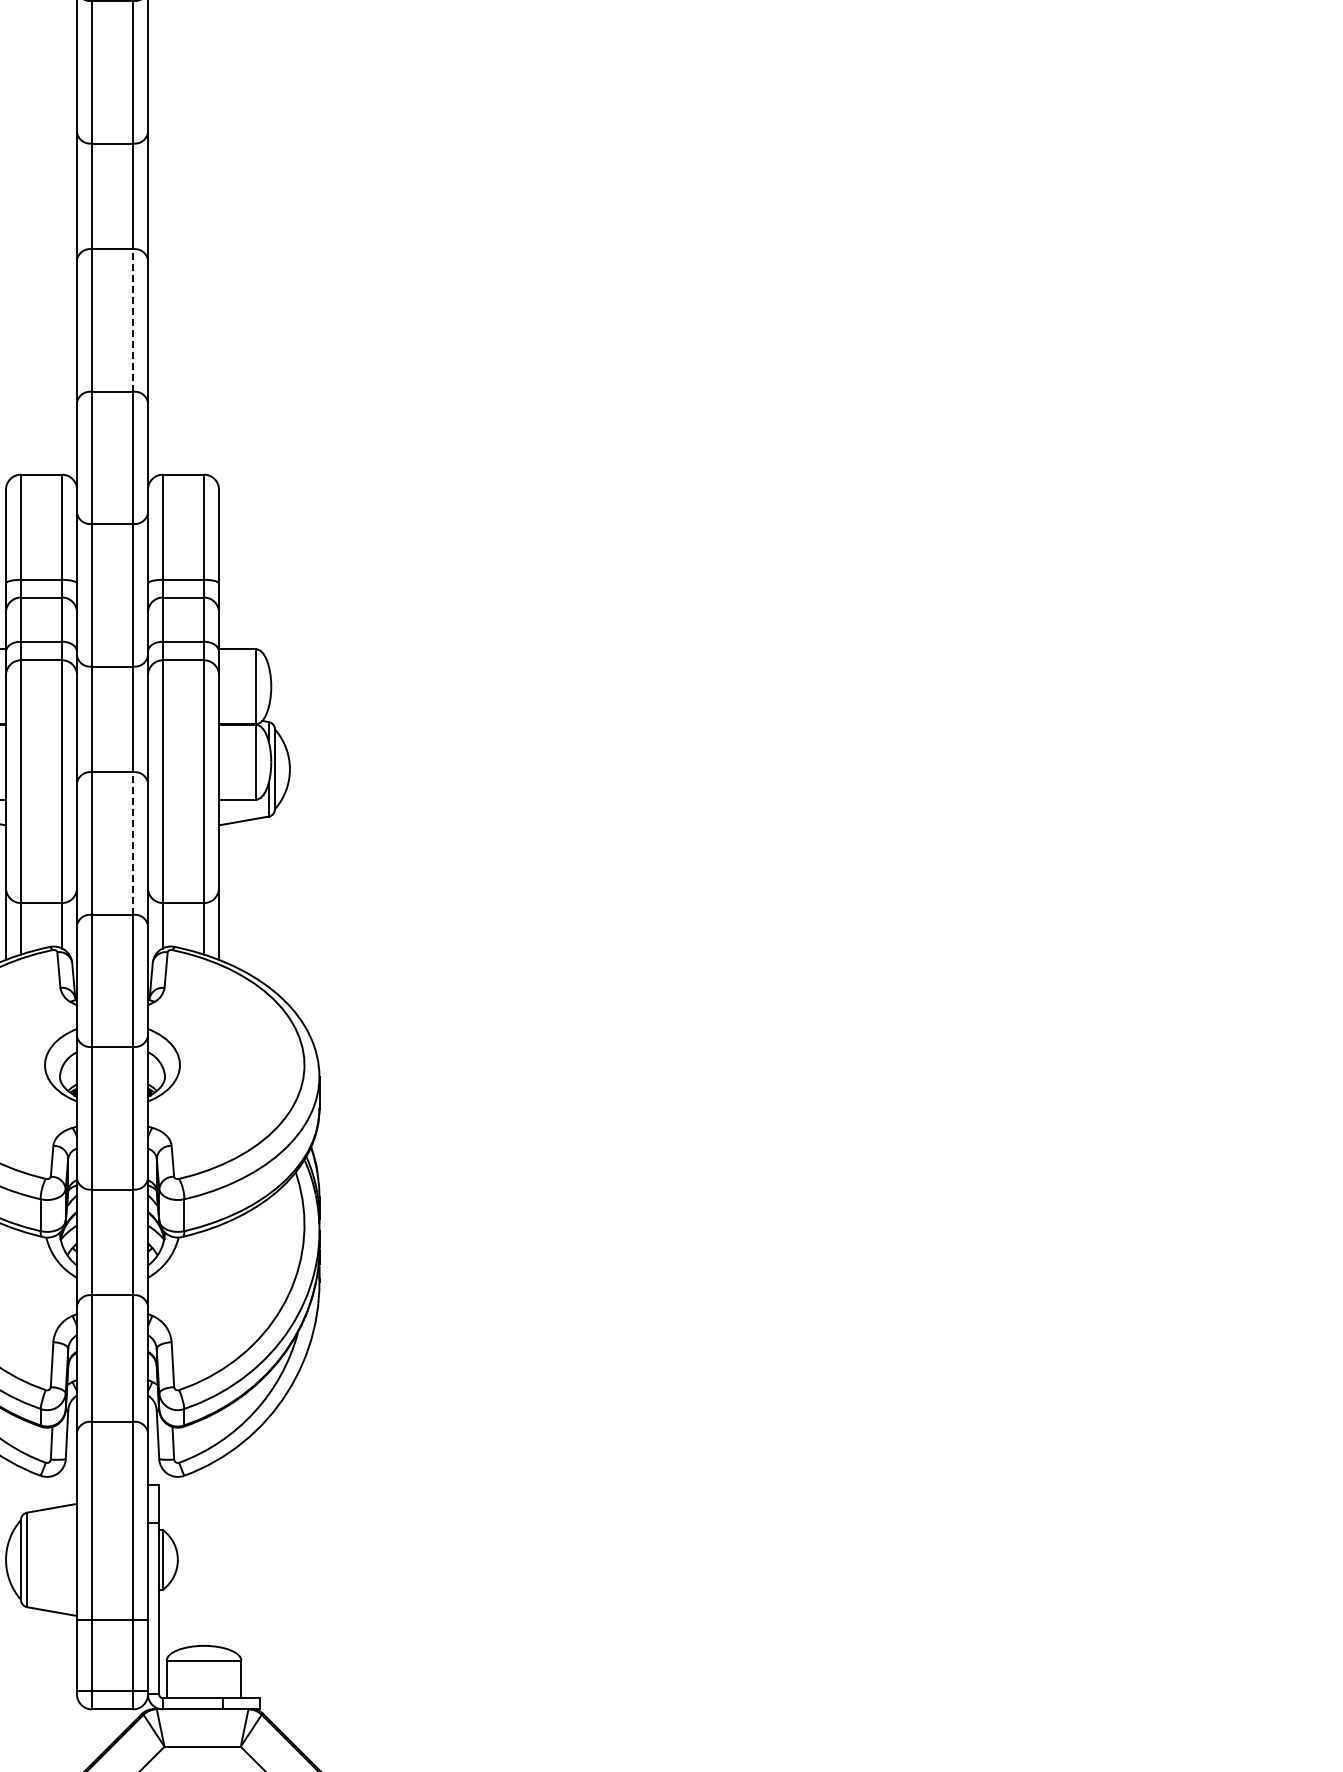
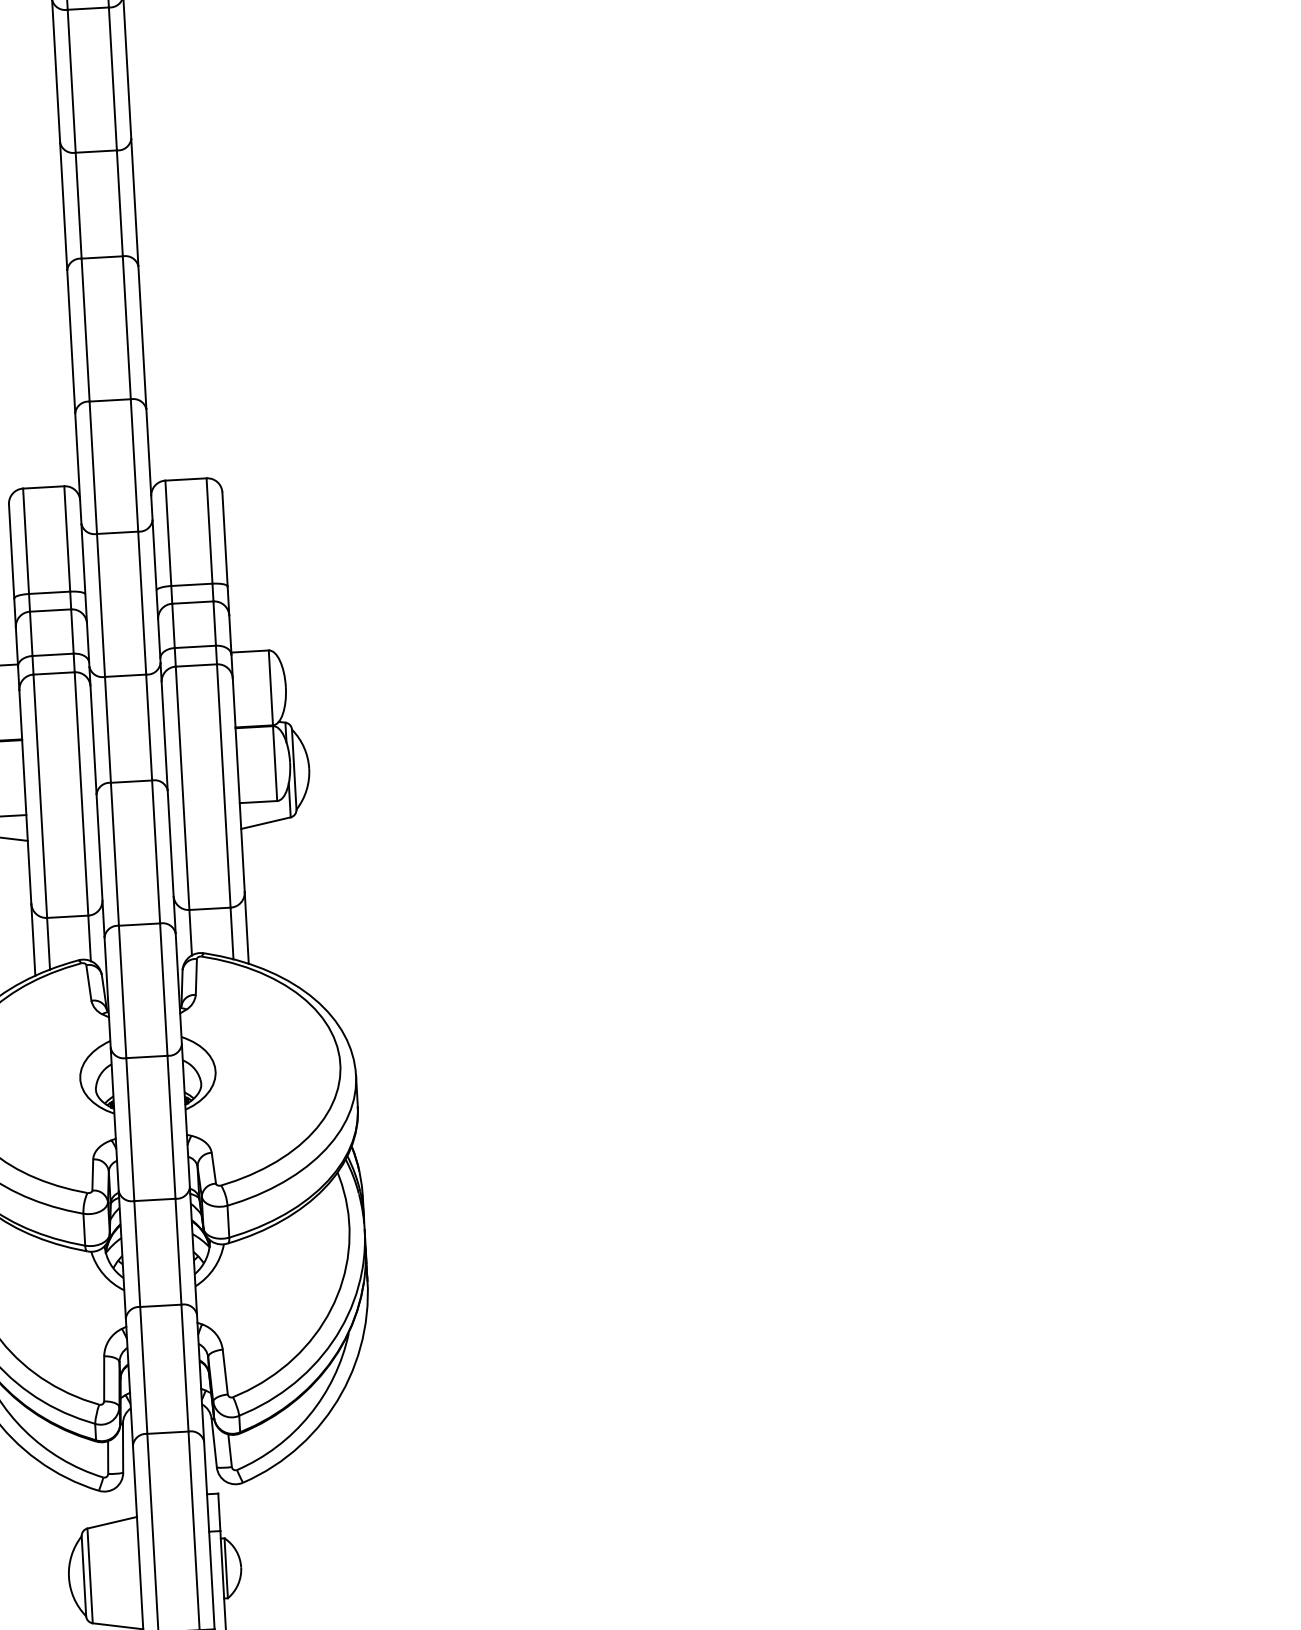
line: (133, 320) -> (127, 327), dashed -> solid
line: (133, 843) -> (156, 851), dashed -> solid

